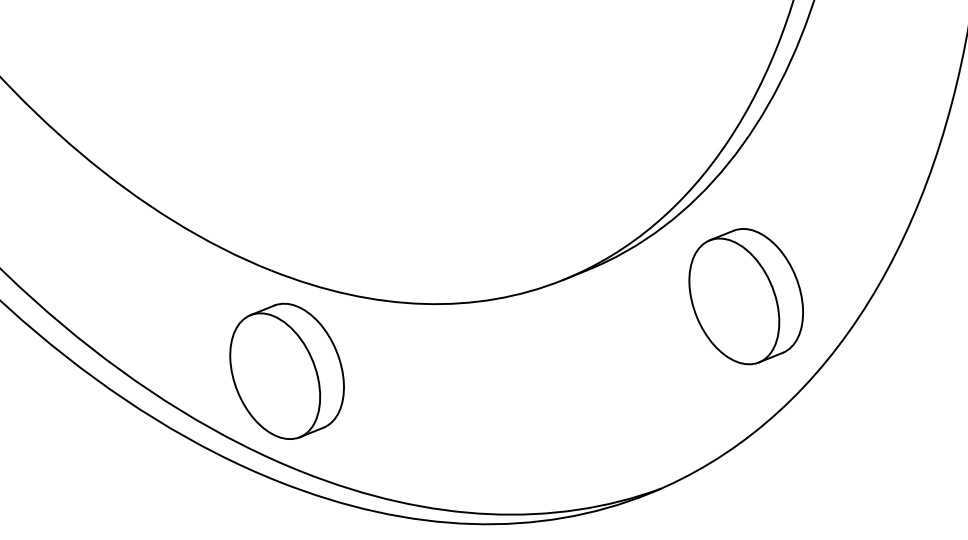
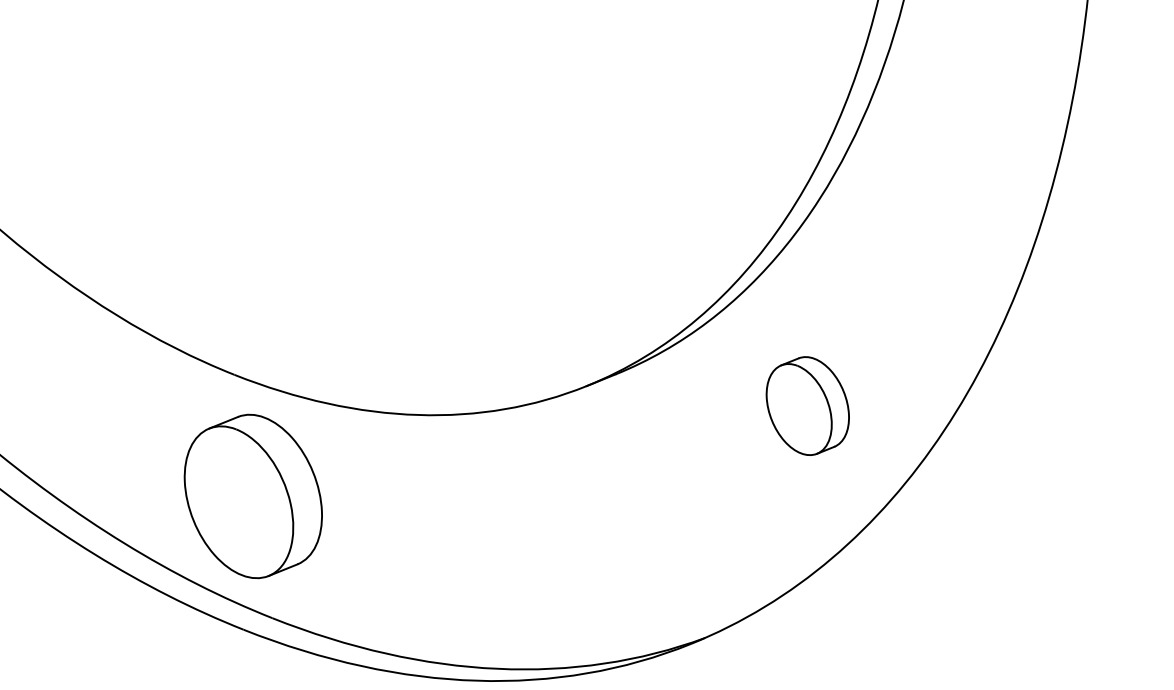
part: (746, 296) -> (807, 405), size x0.6

